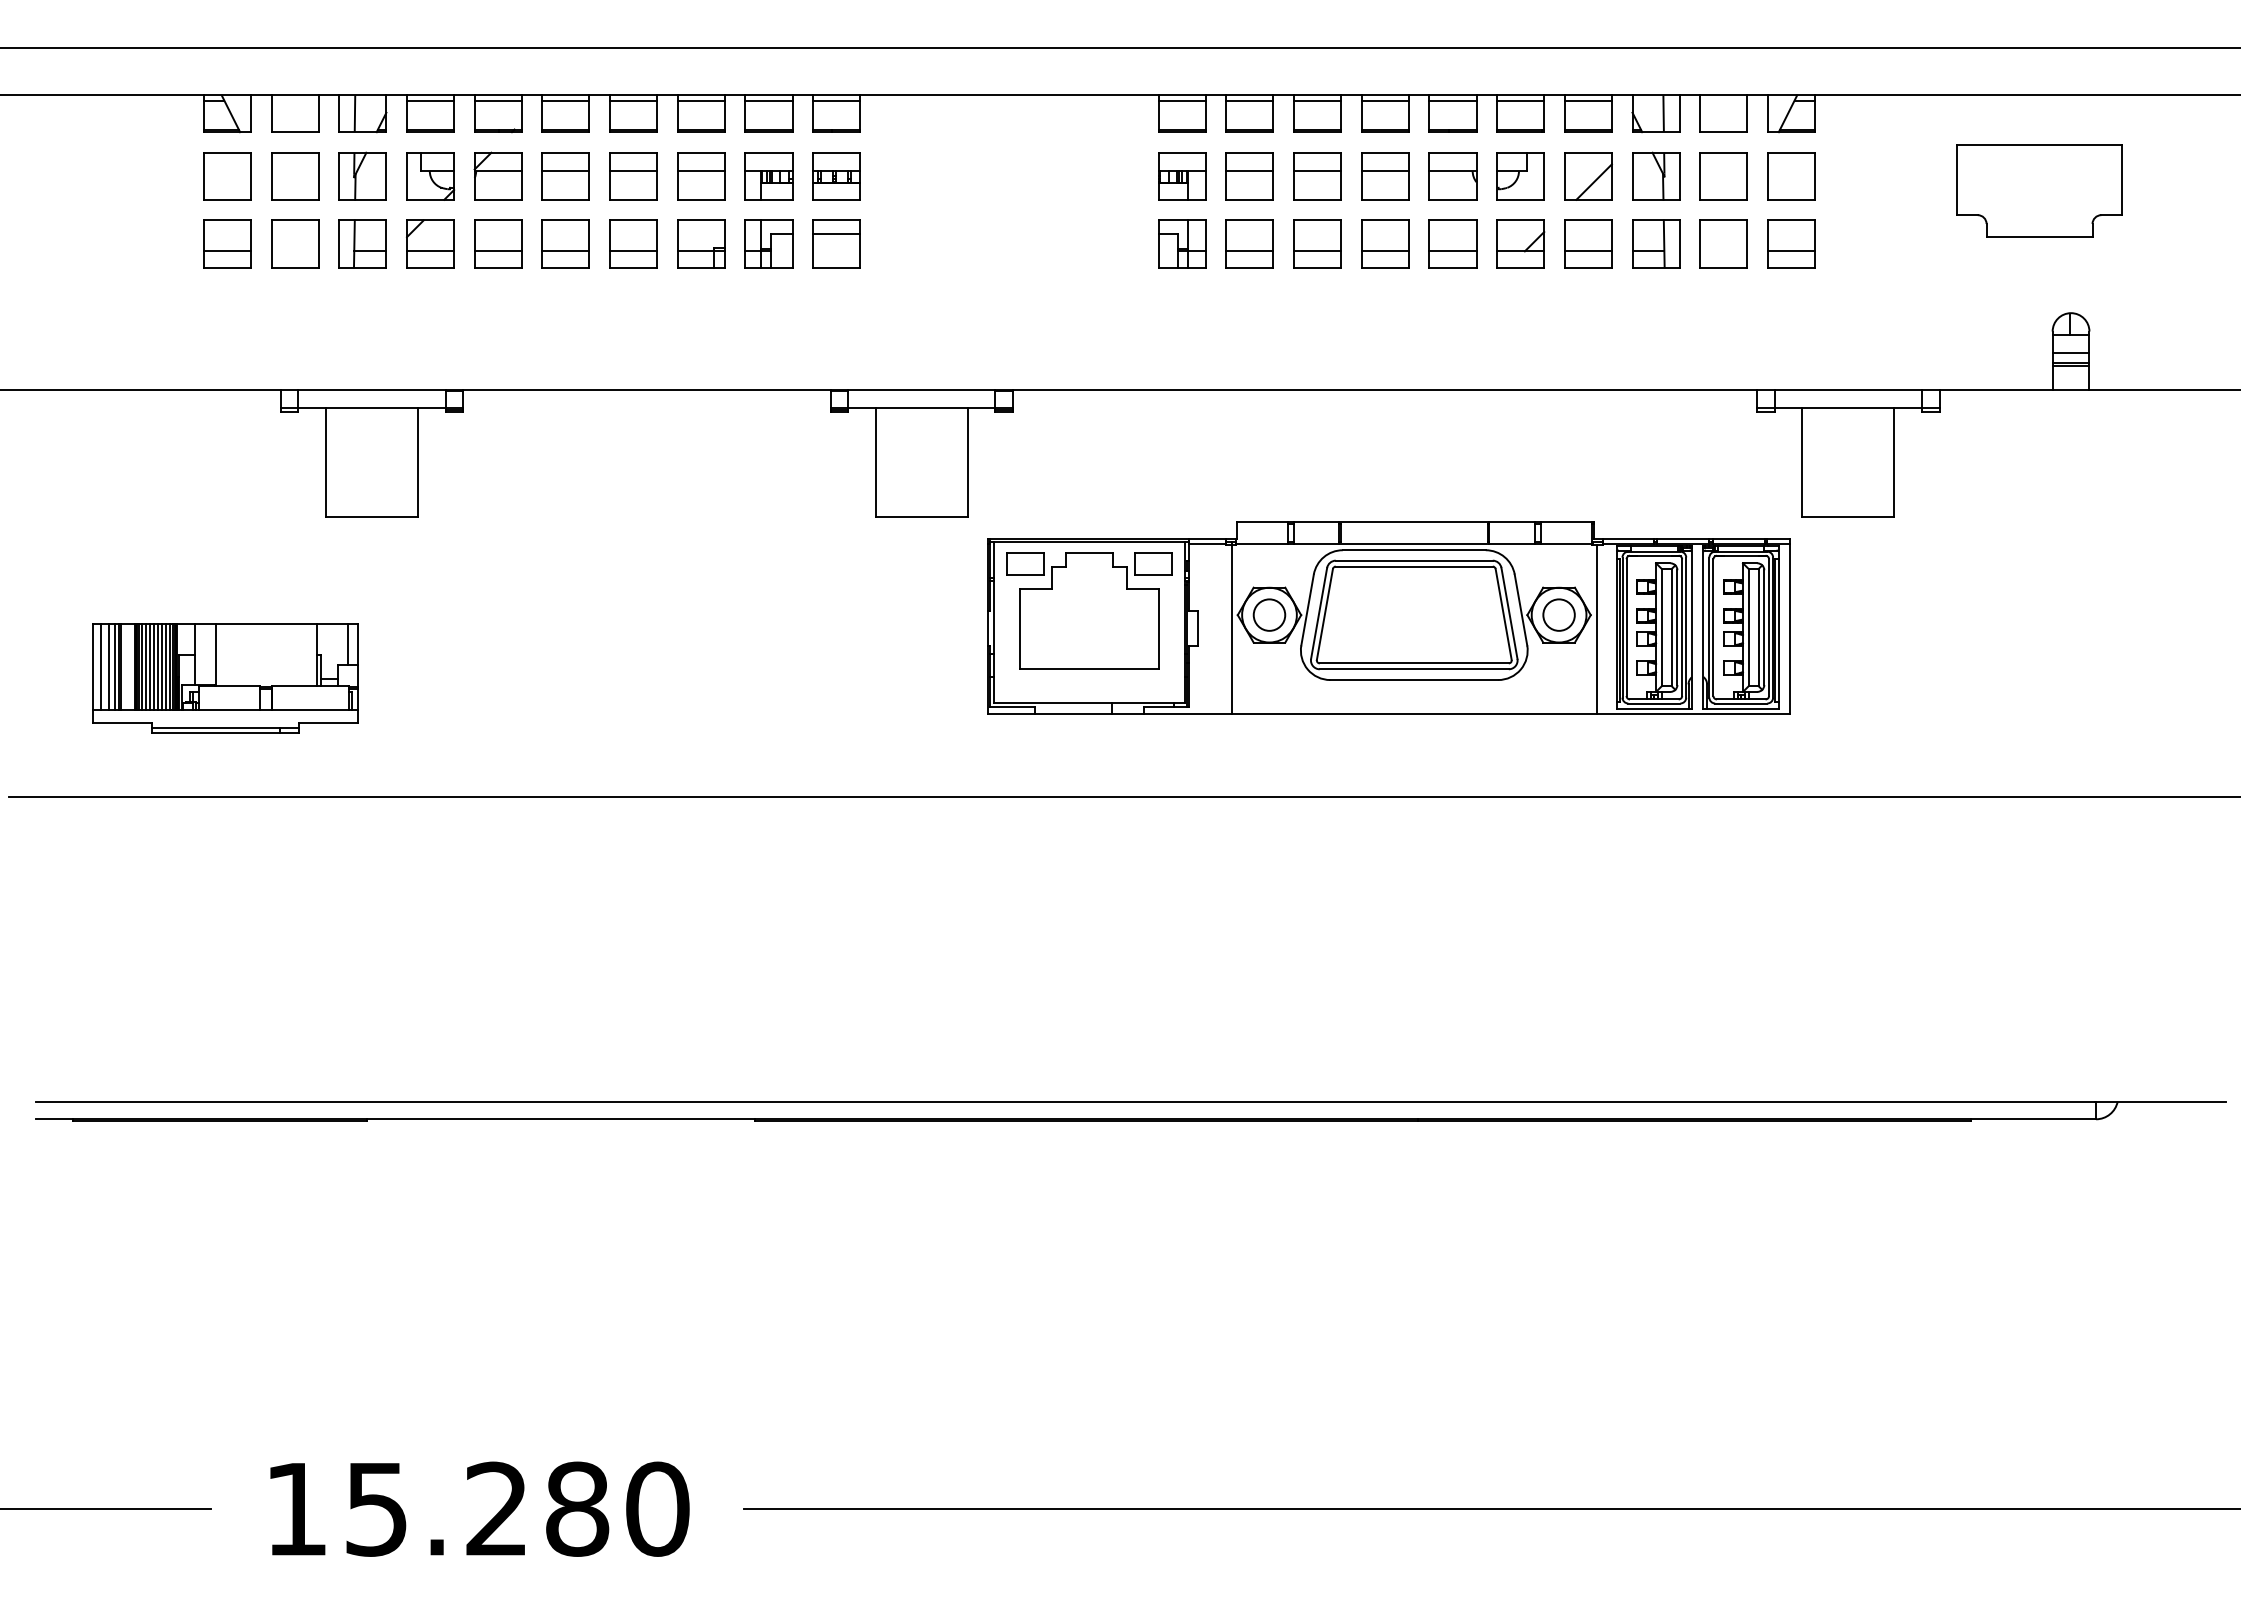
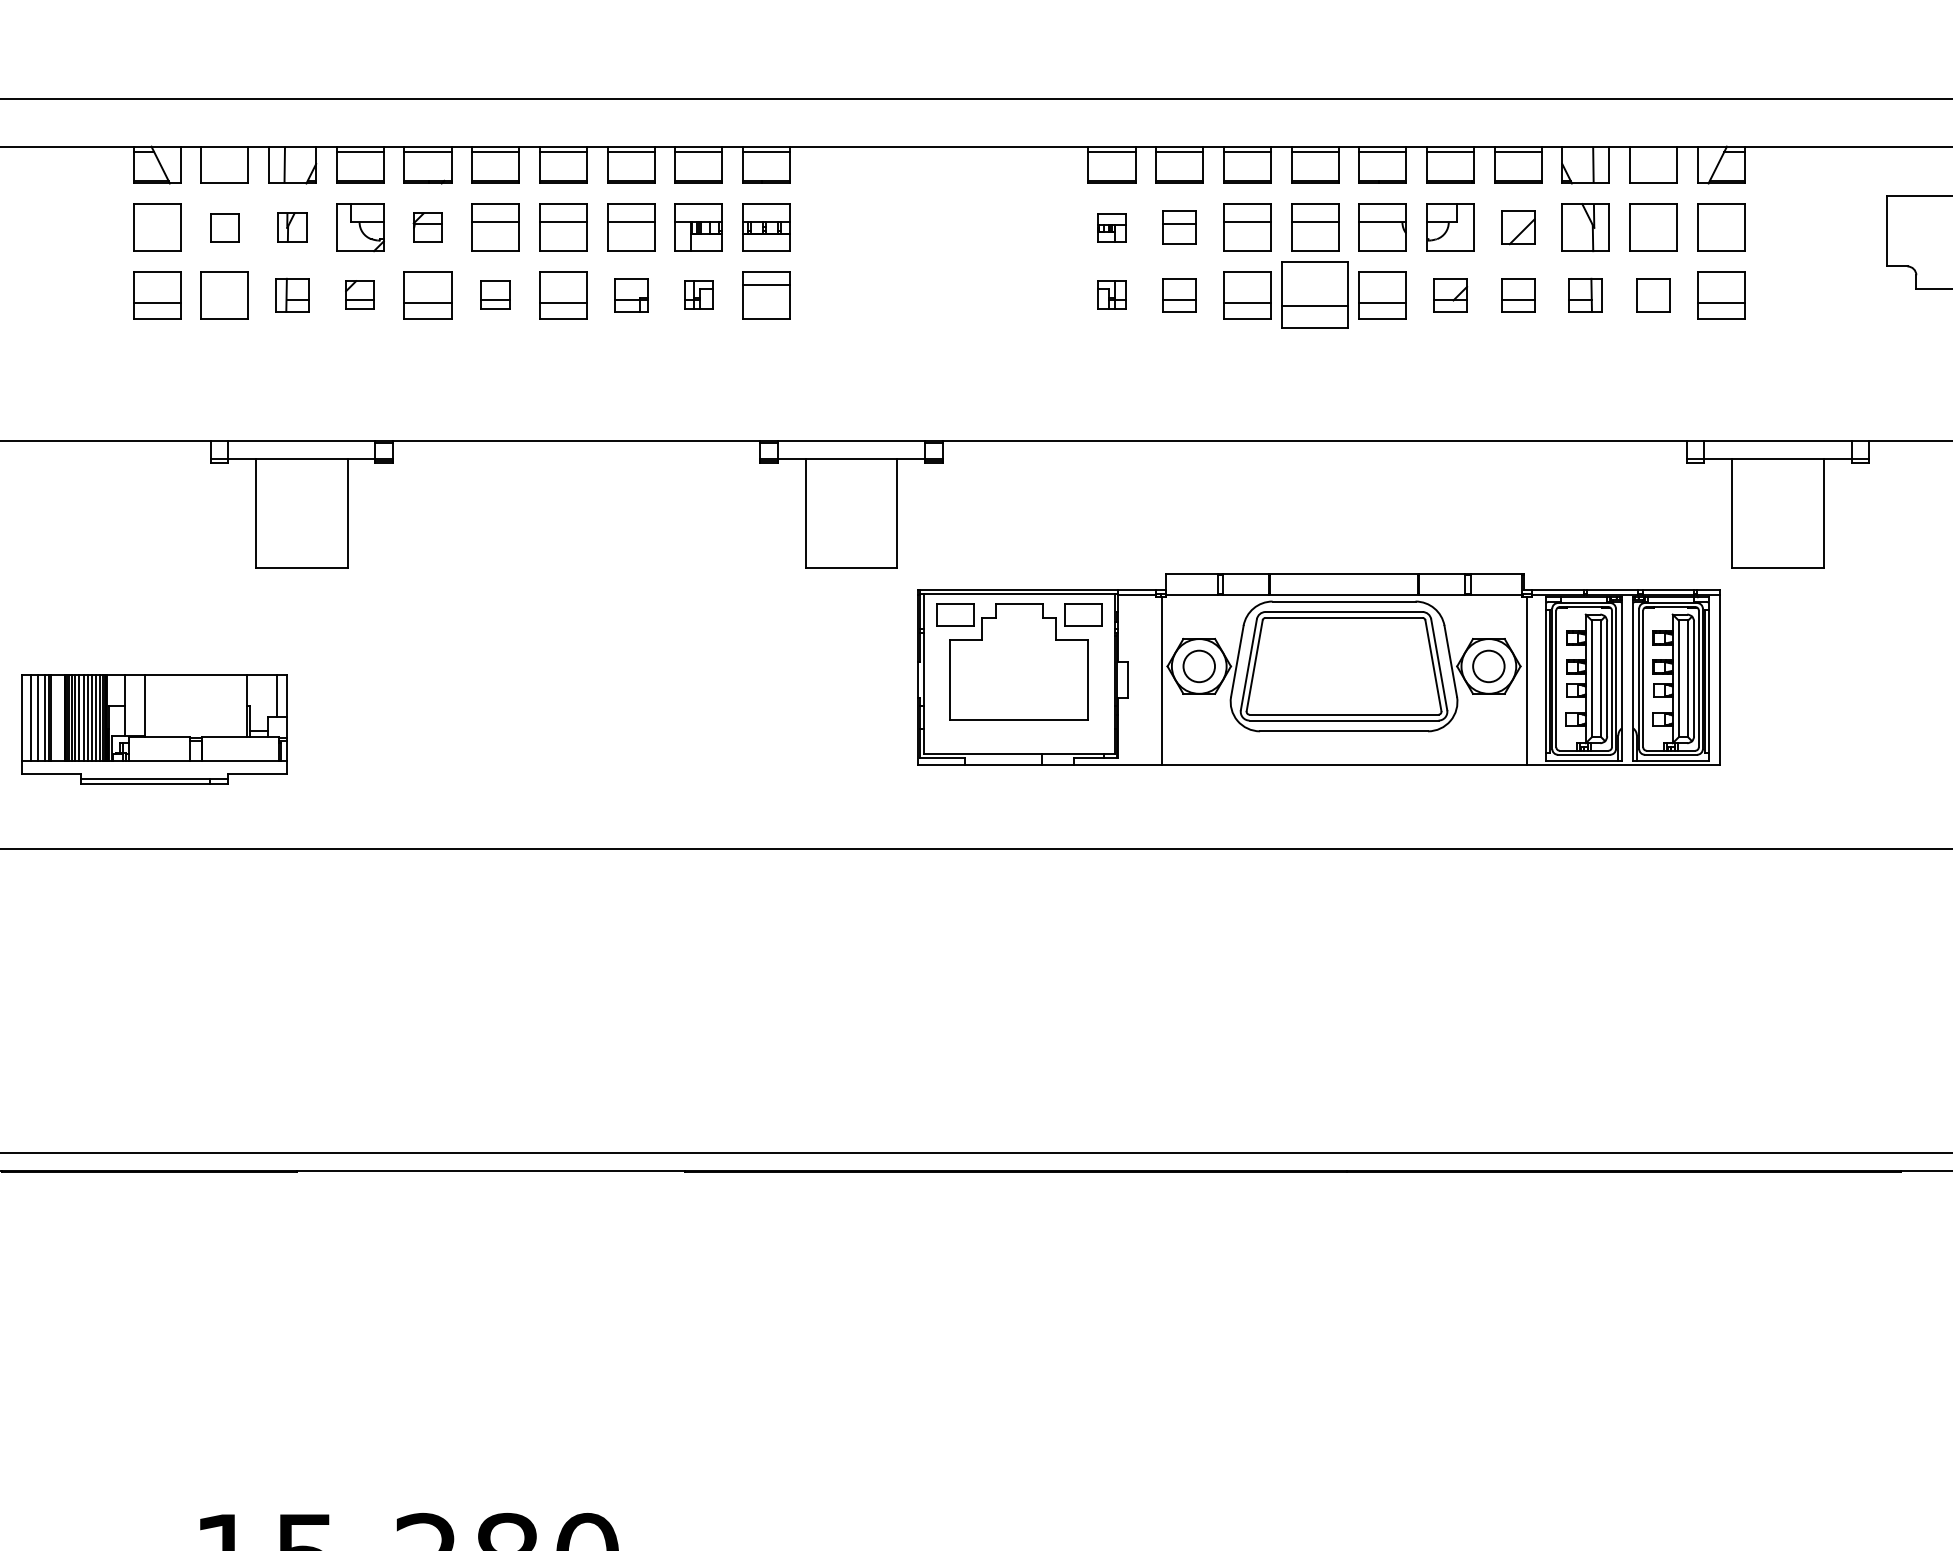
part: (362, 175) -> (292, 226), size x0.6
part: (497, 175) -> (427, 226), size x0.6
part: (295, 176) -> (225, 227), size x0.6
part: (1182, 176) -> (1112, 227), size x0.6
part: (1249, 176) -> (1179, 227), size x0.7
part: (1588, 176) -> (1518, 227), size x0.7
part: (362, 243) -> (292, 294), size x0.7
part: (430, 243) -> (360, 294), size x0.6
part: (565, 243) -> (495, 294), size x0.6
part: (701, 243) -> (631, 294), size x0.7
part: (768, 243) -> (698, 294), size x0.6
part: (1182, 243) -> (1112, 294), size x0.6
part: (1249, 243) -> (1179, 294), size x0.7
part: (1385, 243) -> (1315, 294), size x1.4
part: (1520, 243) -> (1450, 294), size x0.7
part: (1588, 243) -> (1518, 294), size x0.7
part: (1656, 243) -> (1586, 294), size x0.7
part: (1723, 243) -> (1653, 294), size x0.7

